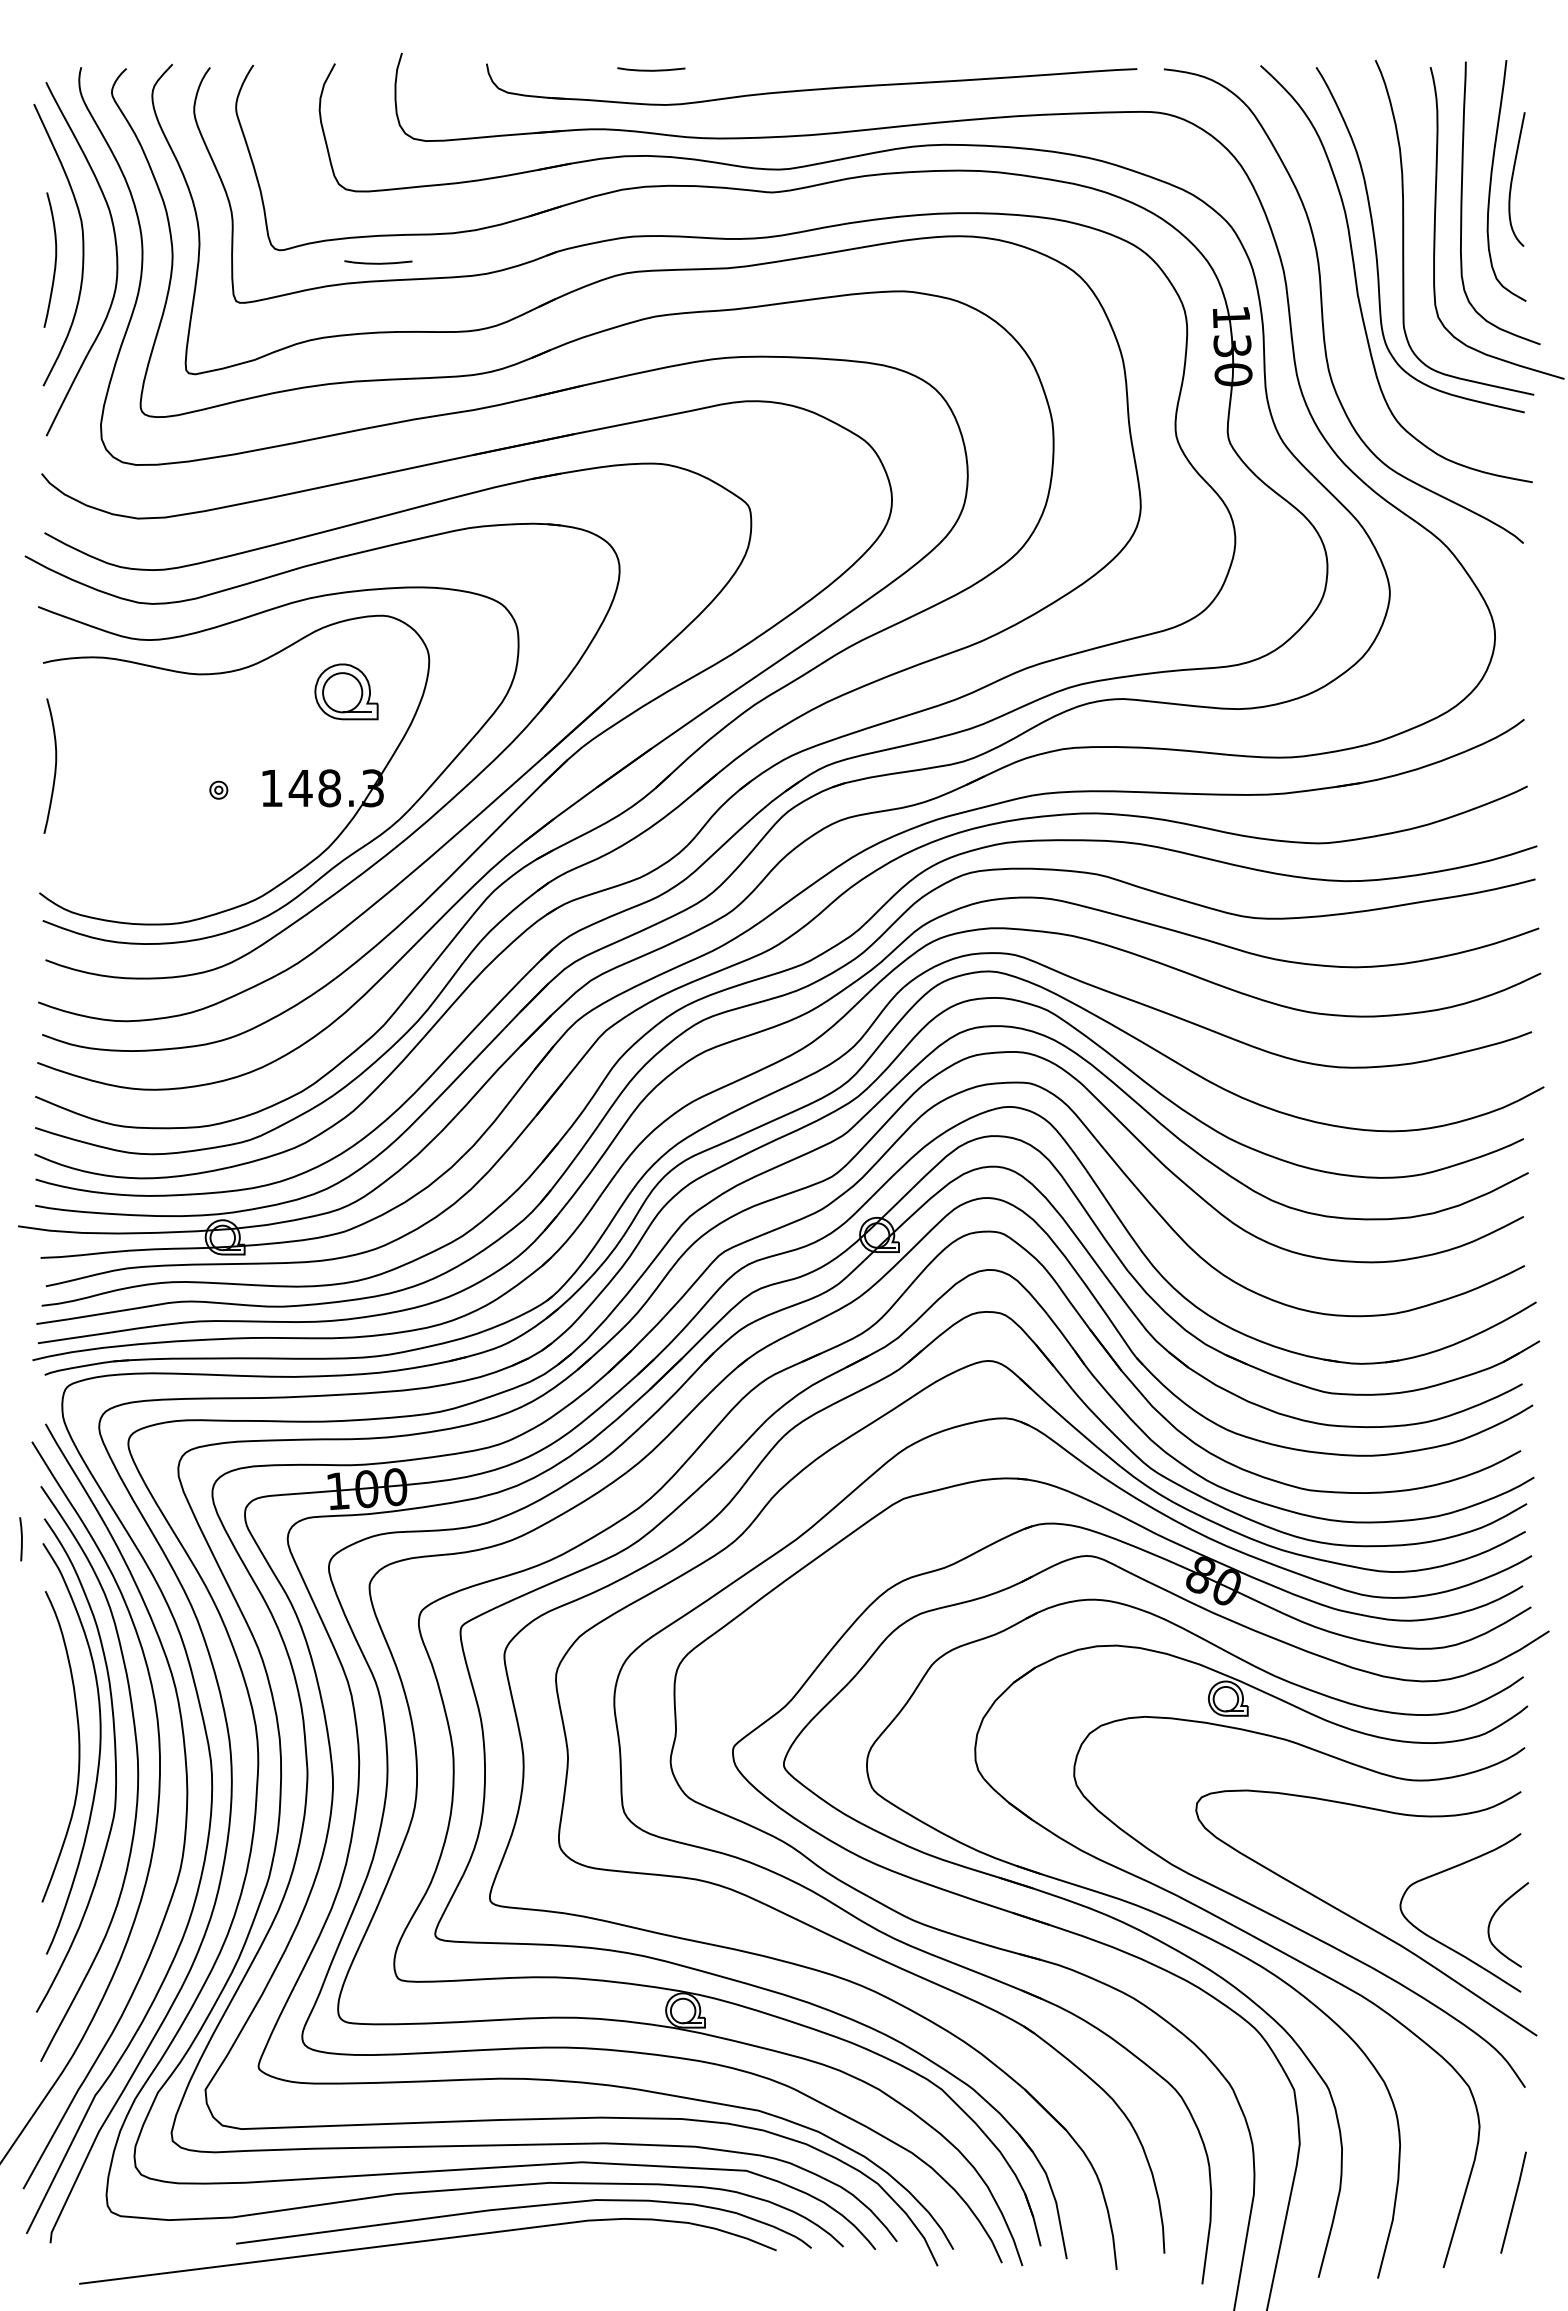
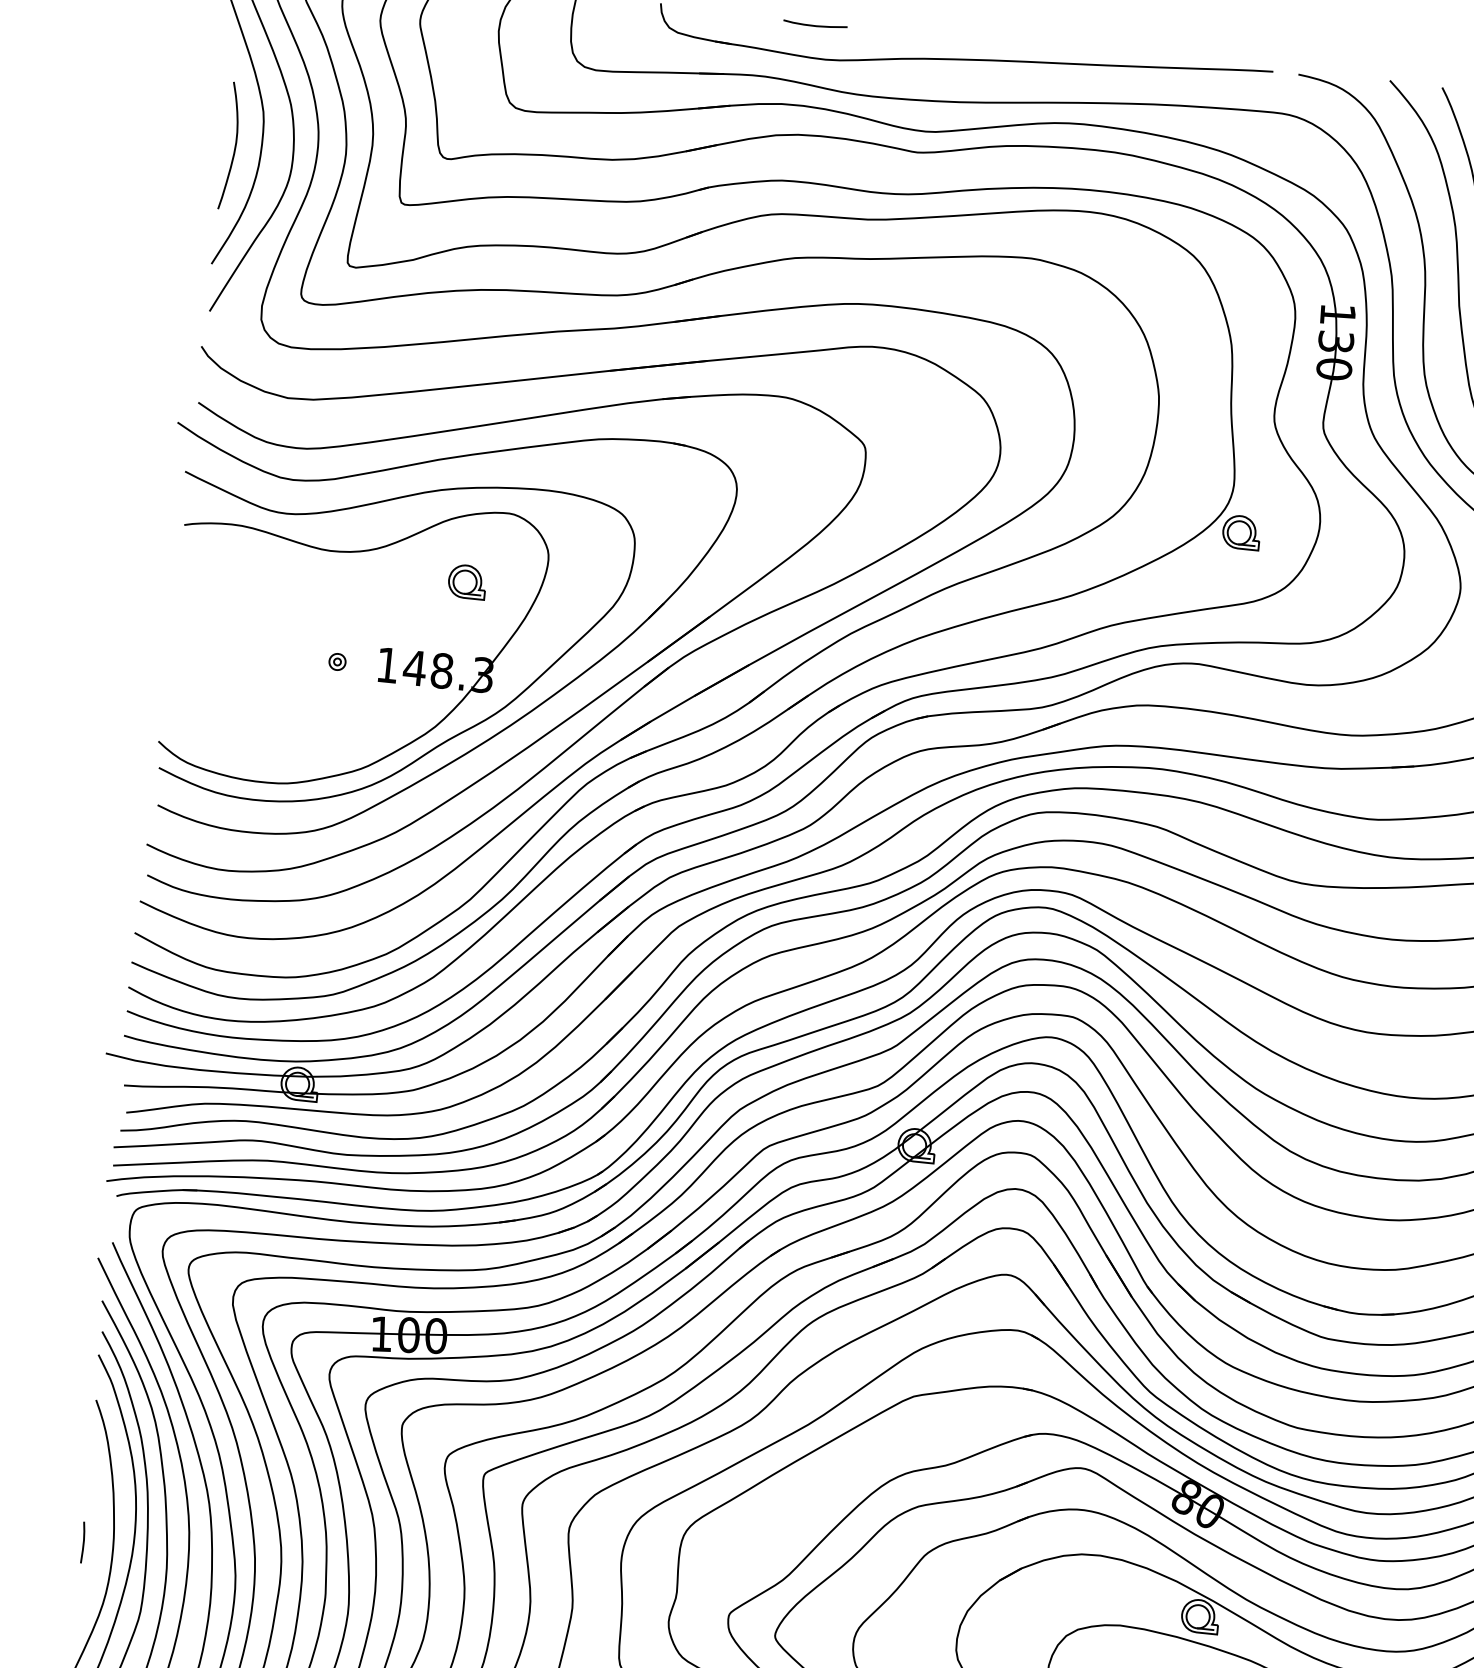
curve: (378, 262) -> (539, 180), removed
part: (1153, 556) -> (1241, 532), added
part: (346, 692) -> (467, 582), size x0.62
curve: (54, 767) -> (184, 624), removed
line: (21, 1539) -> (83, 1542), moved

